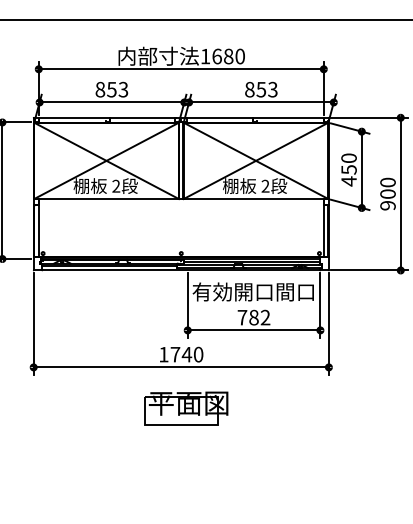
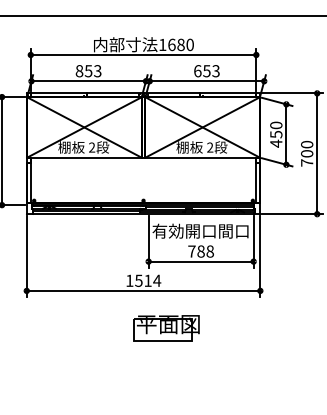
text: (249, 90) -> (197, 71), 853 -> 653
text: (388, 205) -> (307, 162), 900 -> 700
text: (264, 317) -> (209, 251), 782 -> 788
text: (187, 354) -> (148, 280), 1740 -> 1514
part: (186, 408) -> (166, 328), moved

